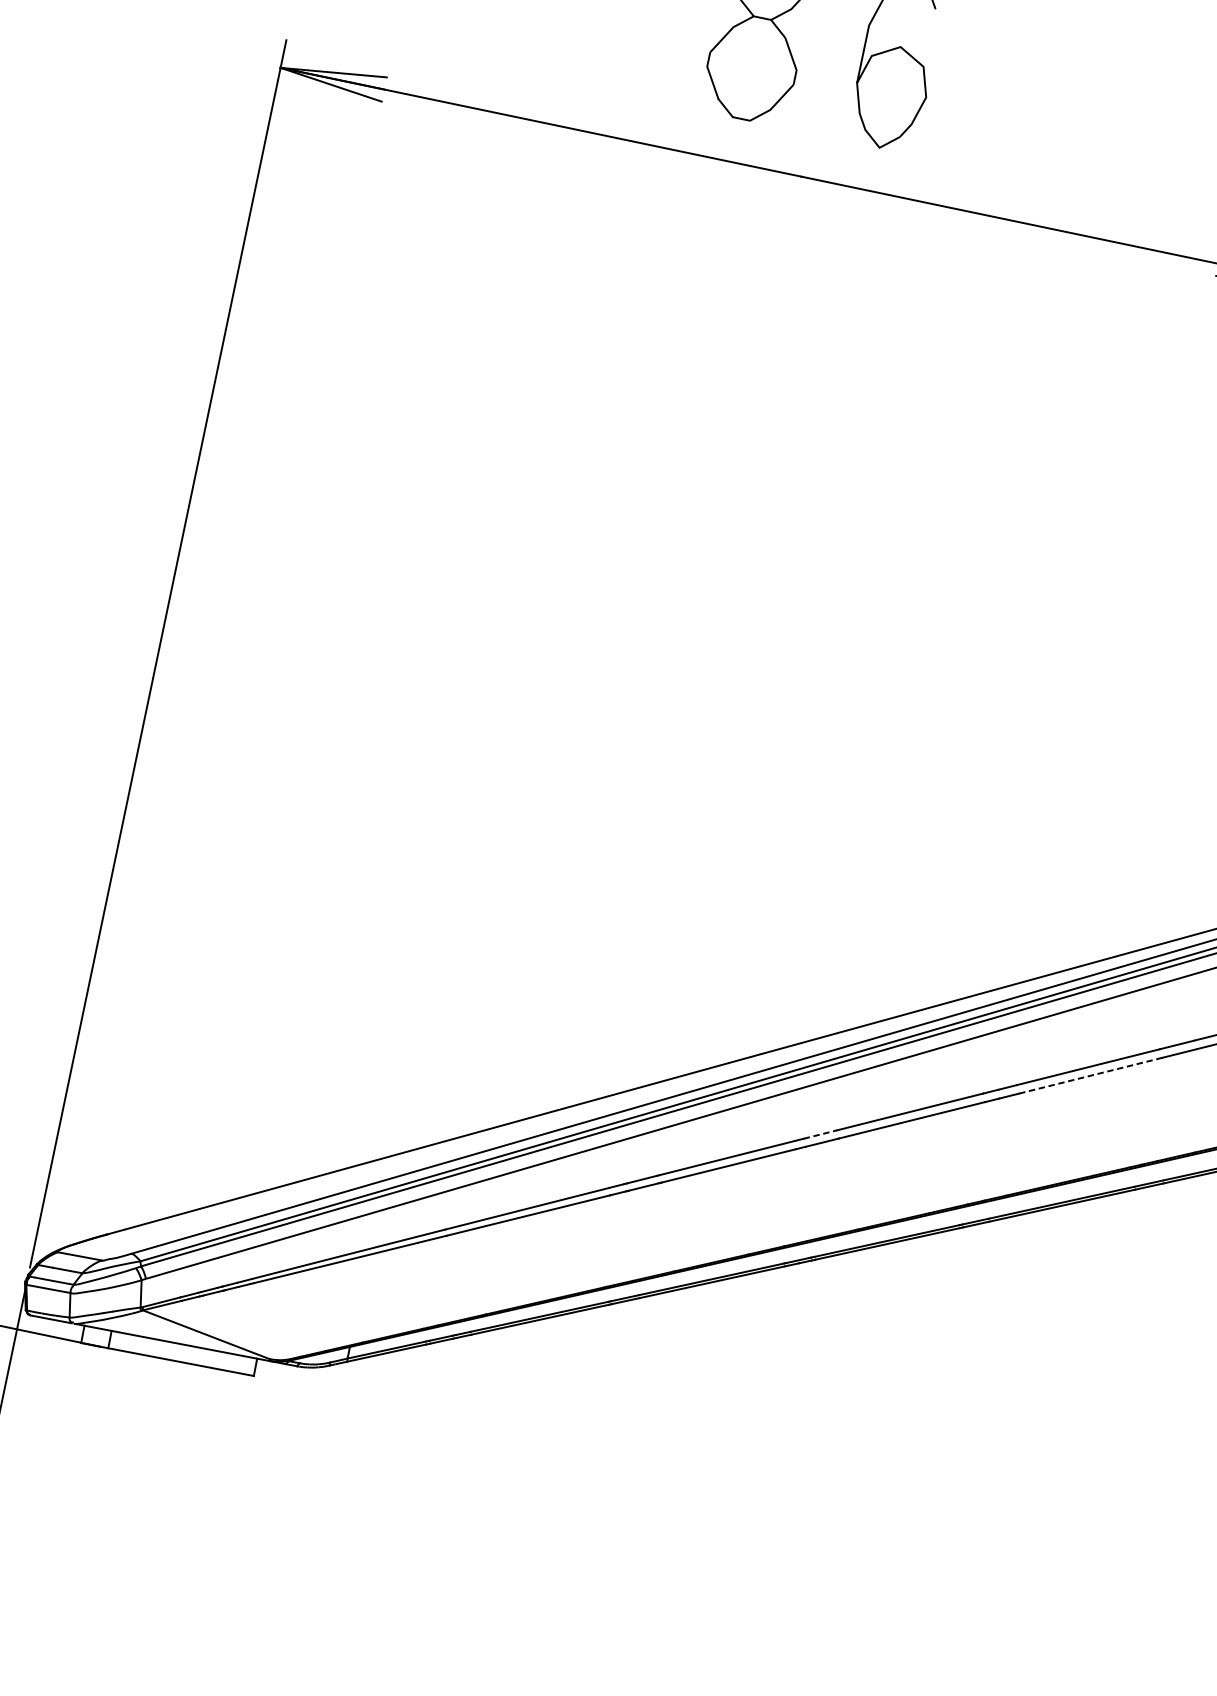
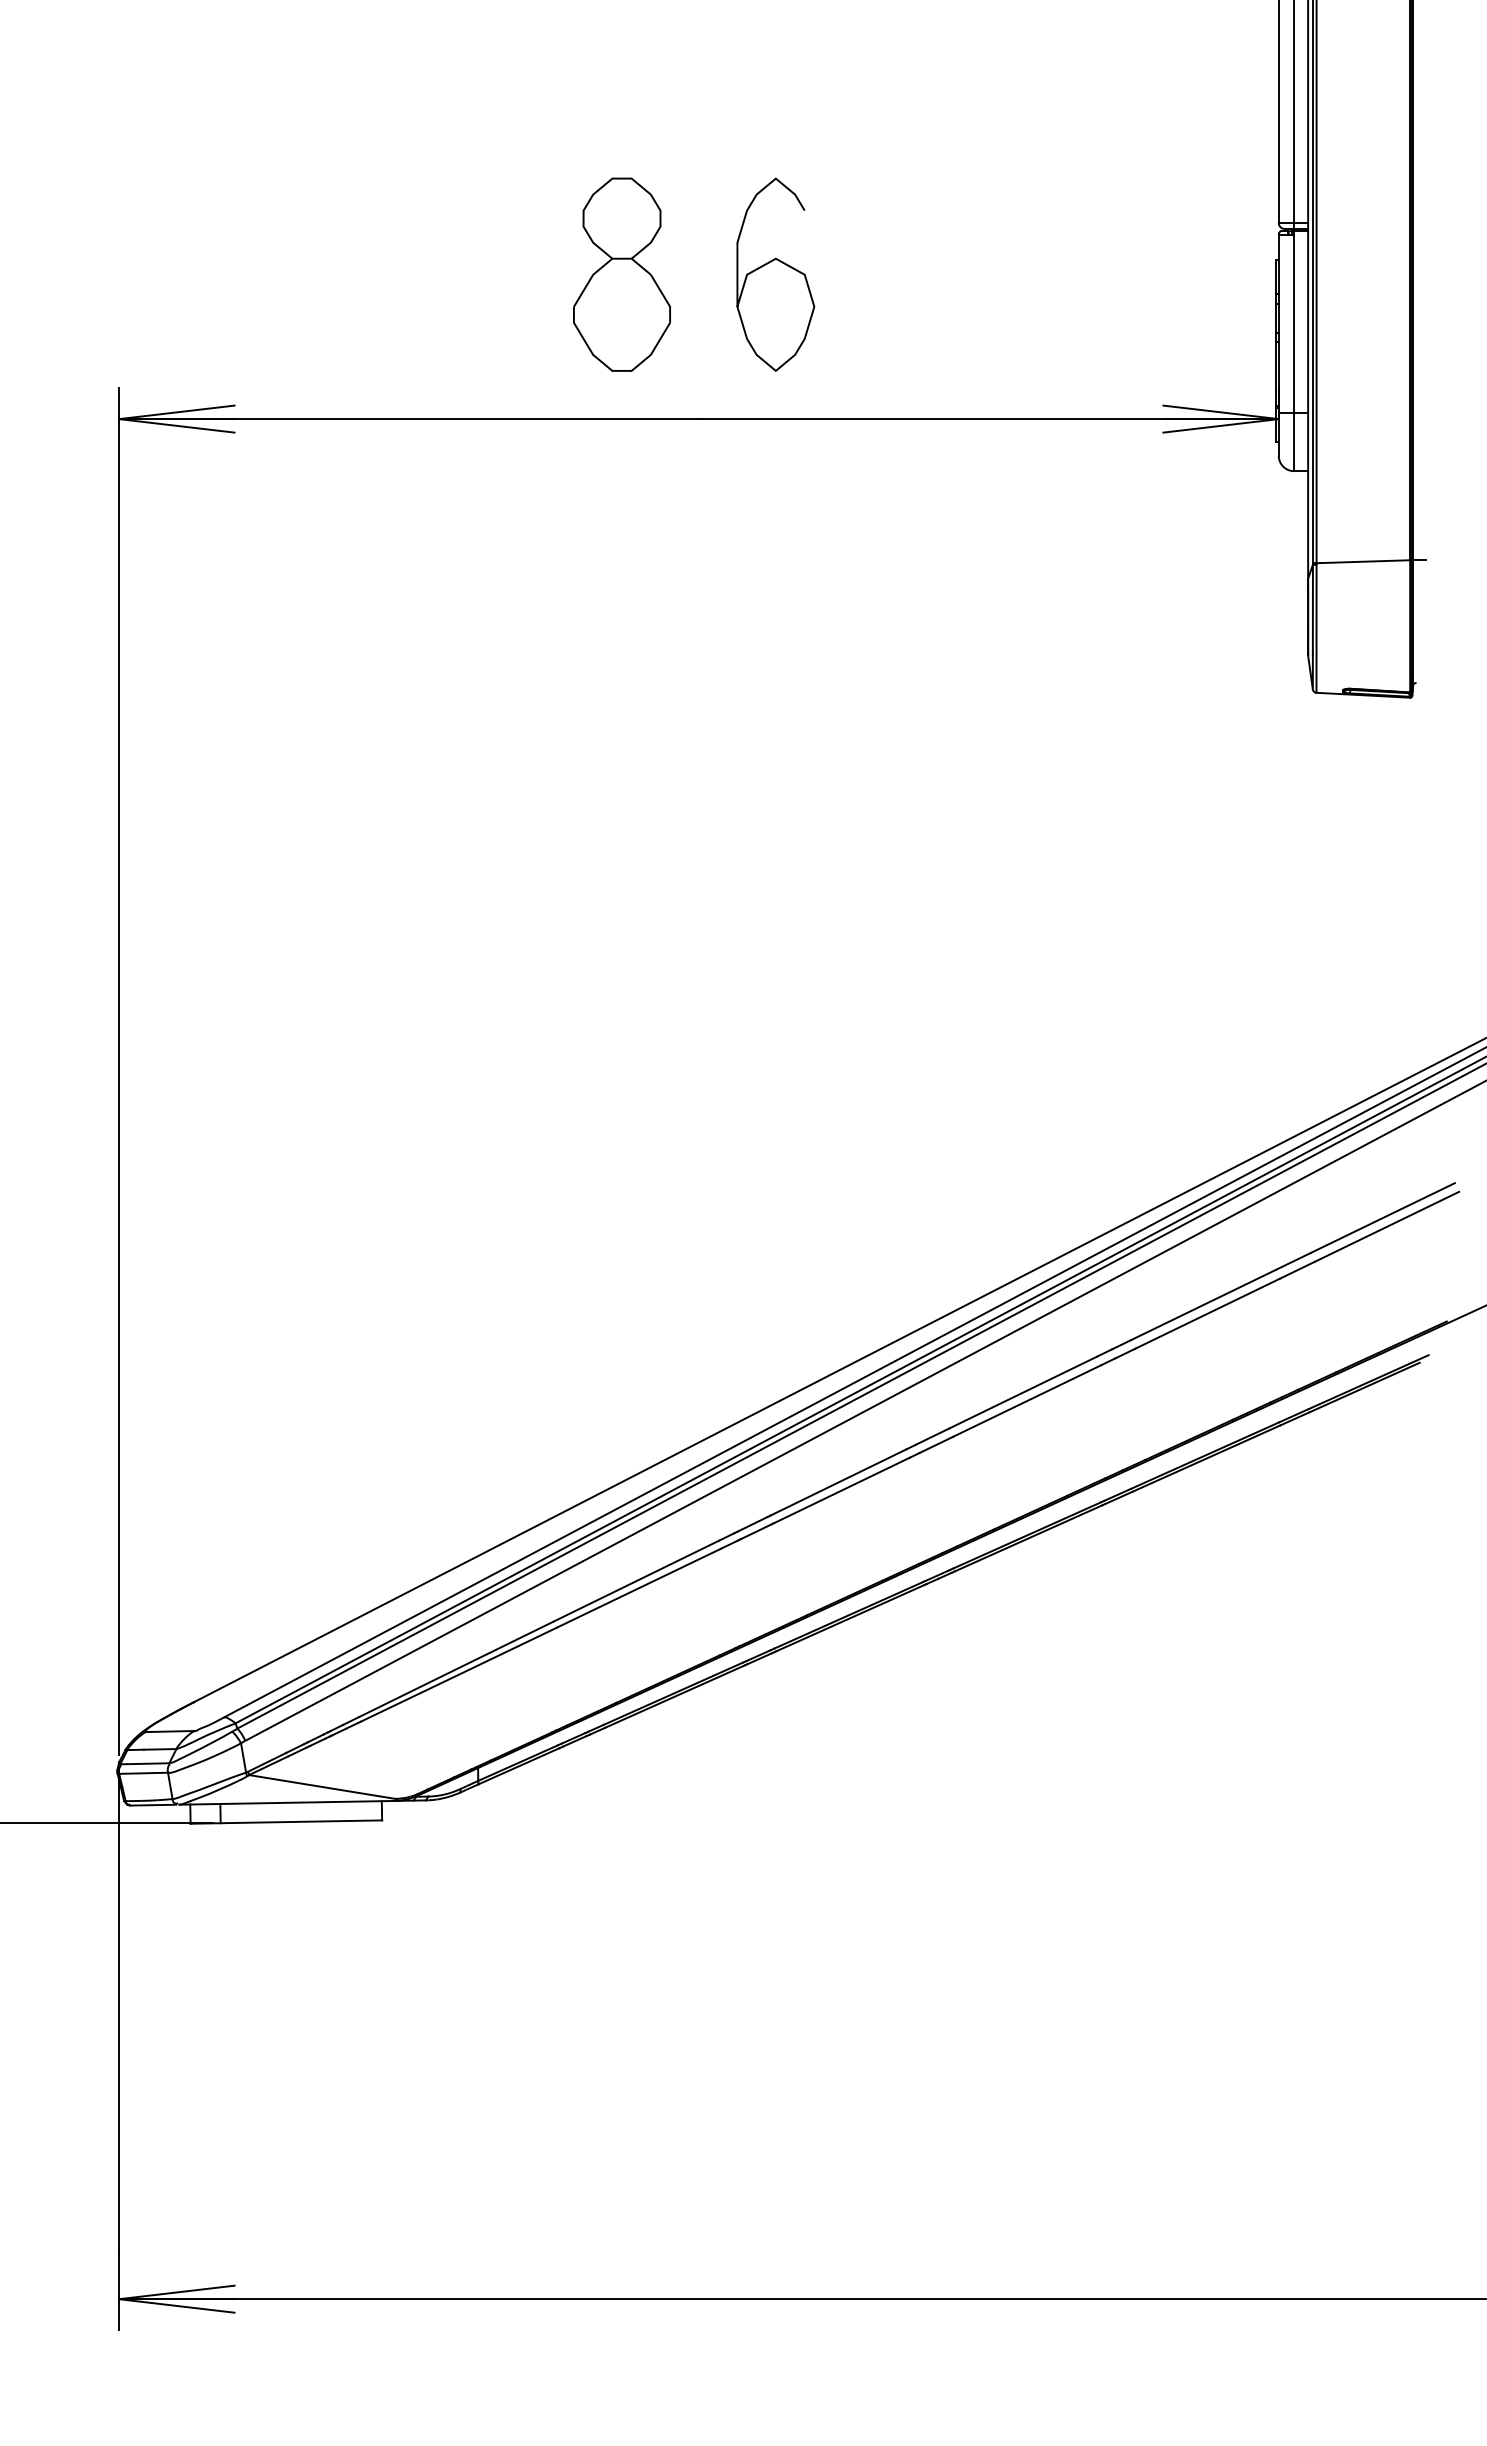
line: (1091, 1075) -> (1208, 1313), dashed -> solid
line: (820, 1134) -> (932, 1436), dashed -> solid

